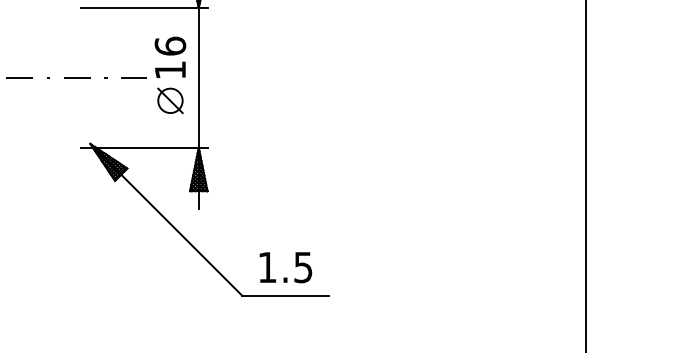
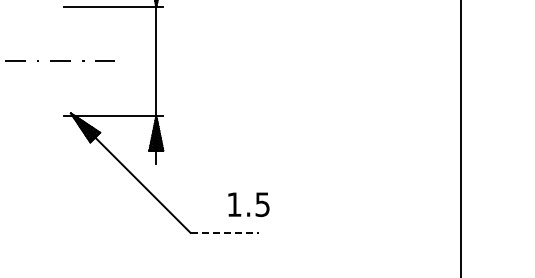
part: (169, 75) -> (133, 59), removed
text: (285, 267) -> (248, 204), moved
line: (286, 295) -> (225, 232), solid -> dashed

